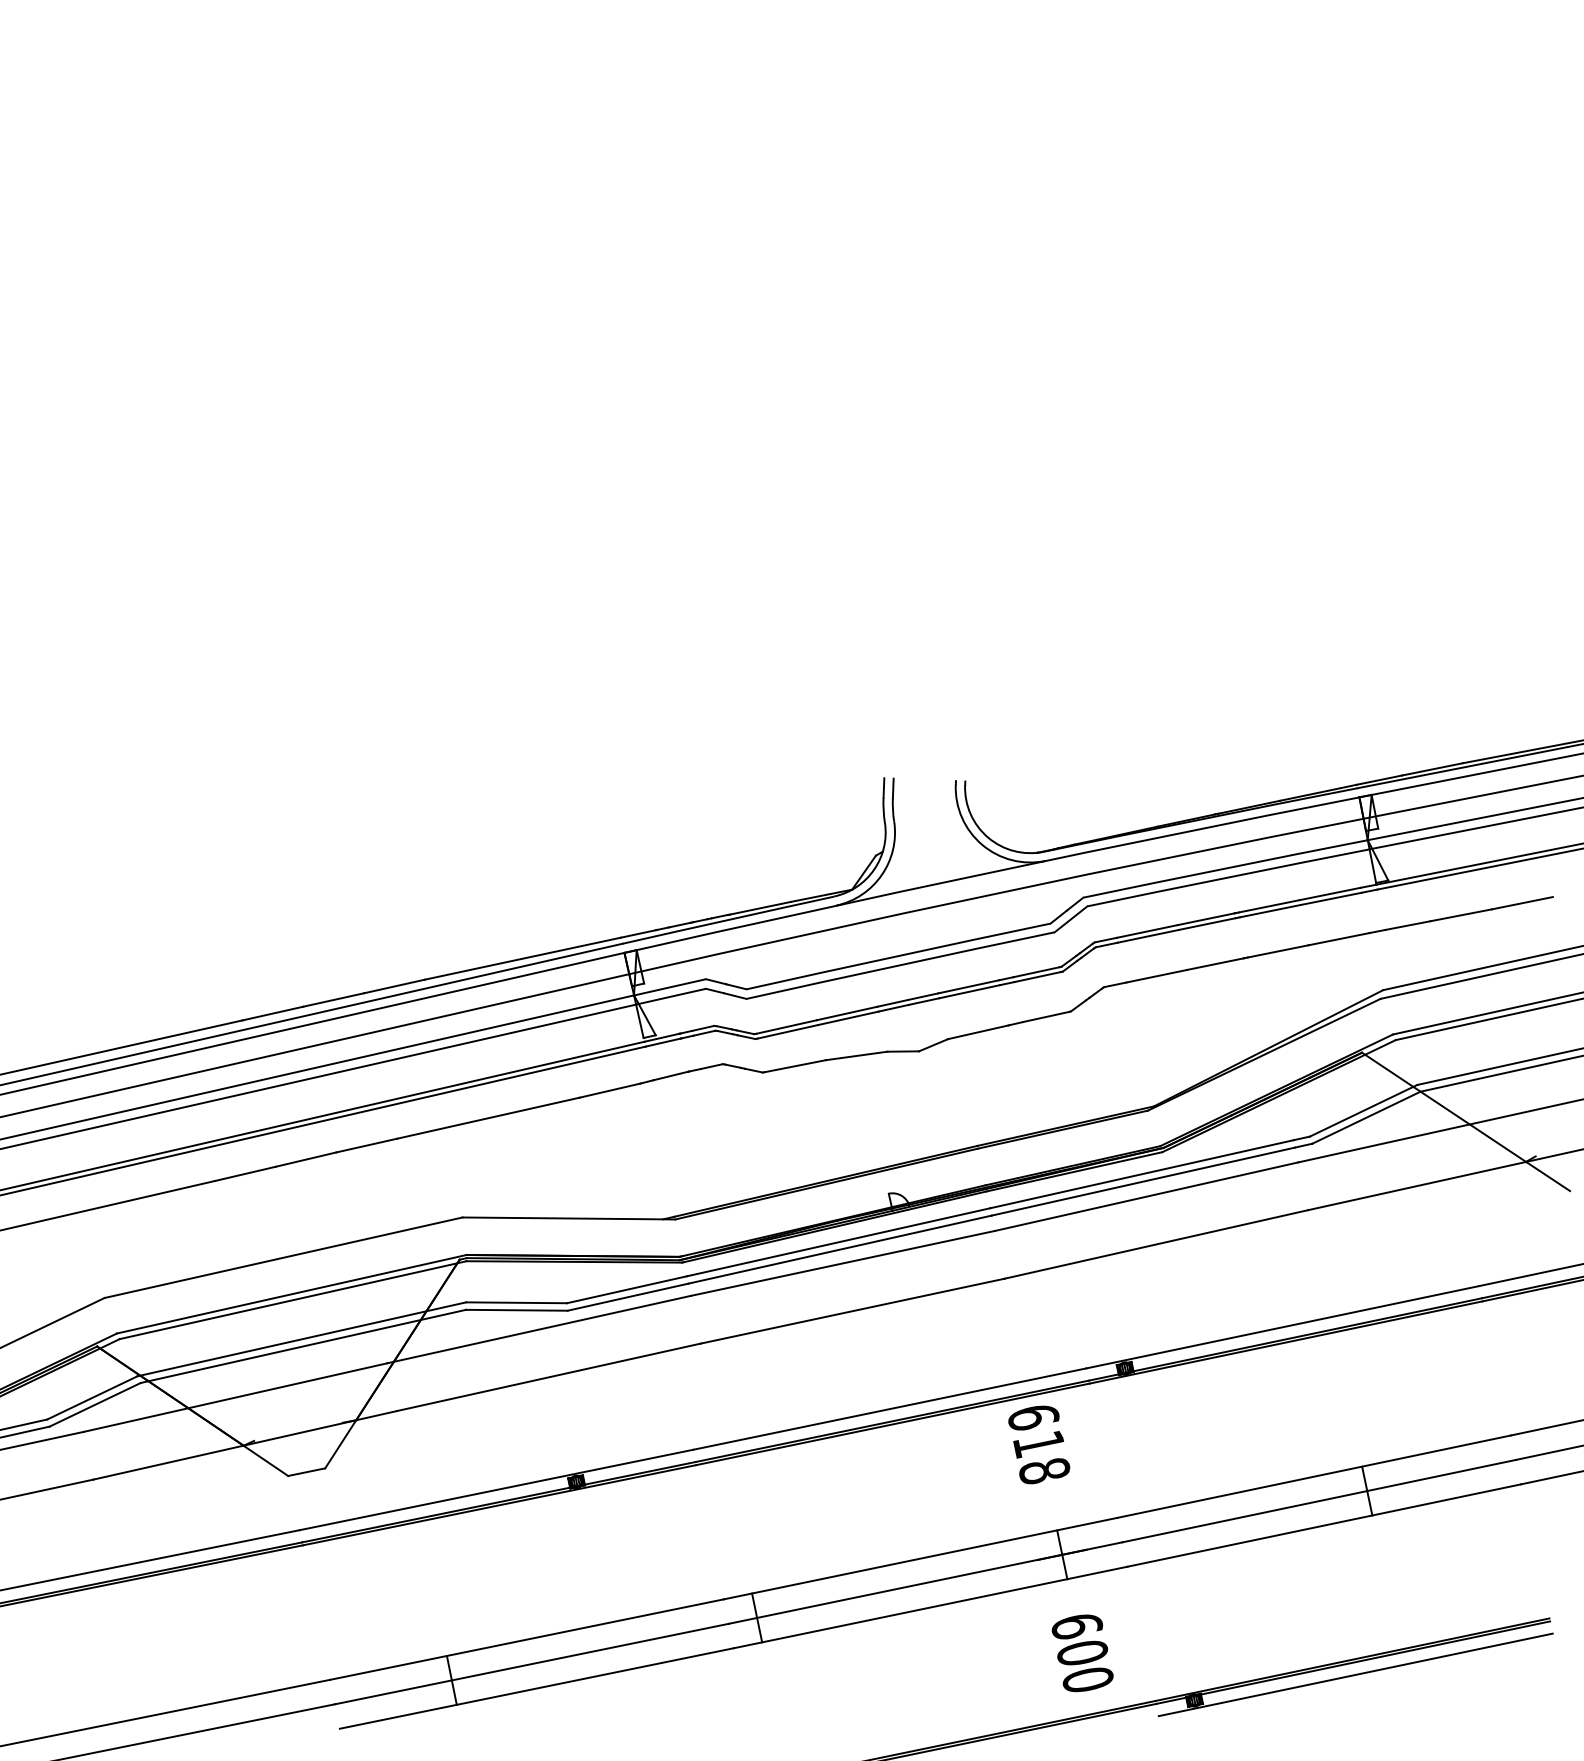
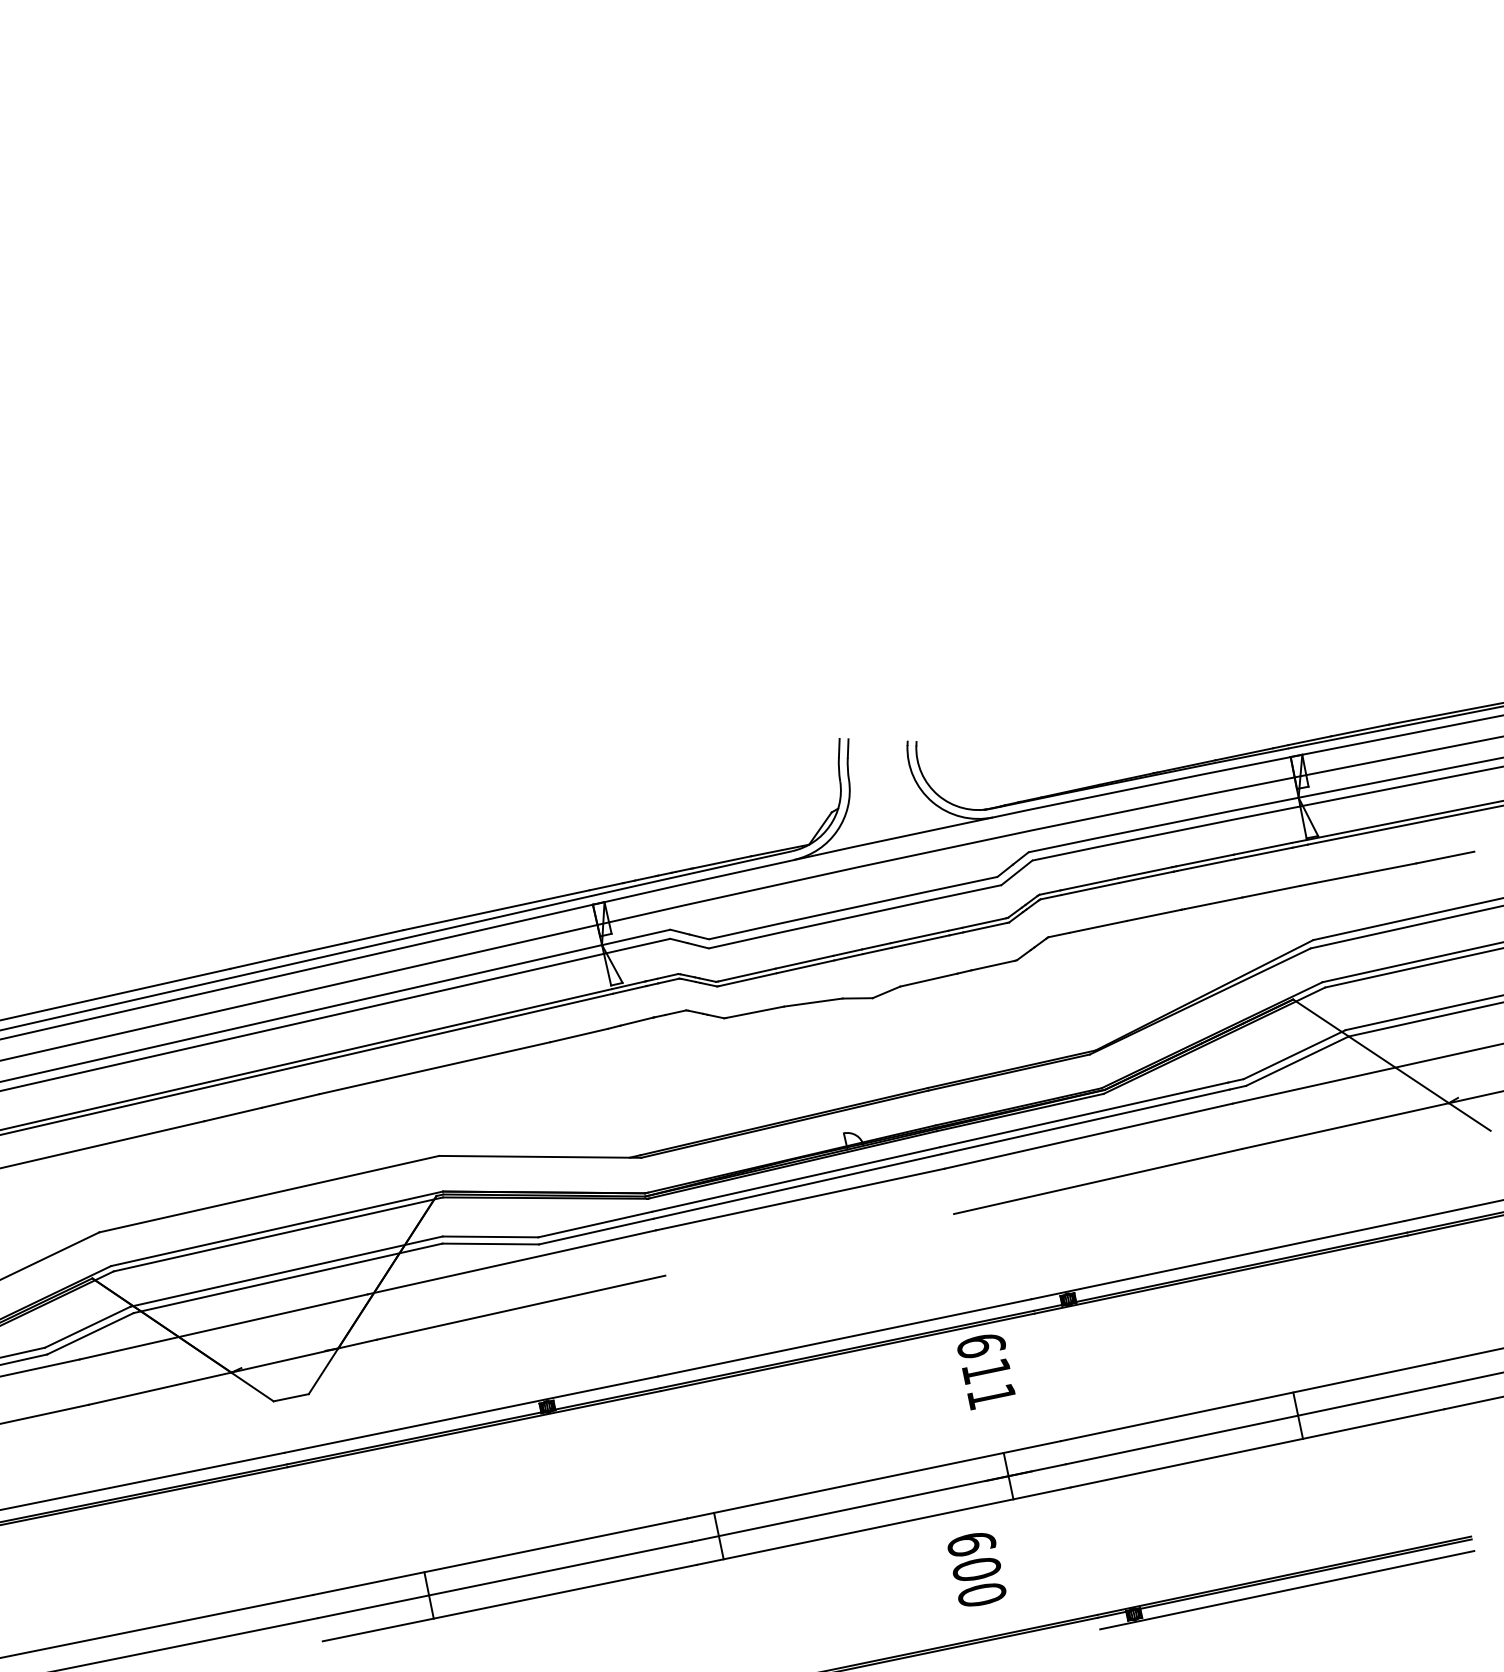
line: (852, 1310) -> (809, 1244), removed
text: (1044, 1471) -> (991, 1397), 618 -> 611
text: (1082, 1653) -> (976, 1569), moved

